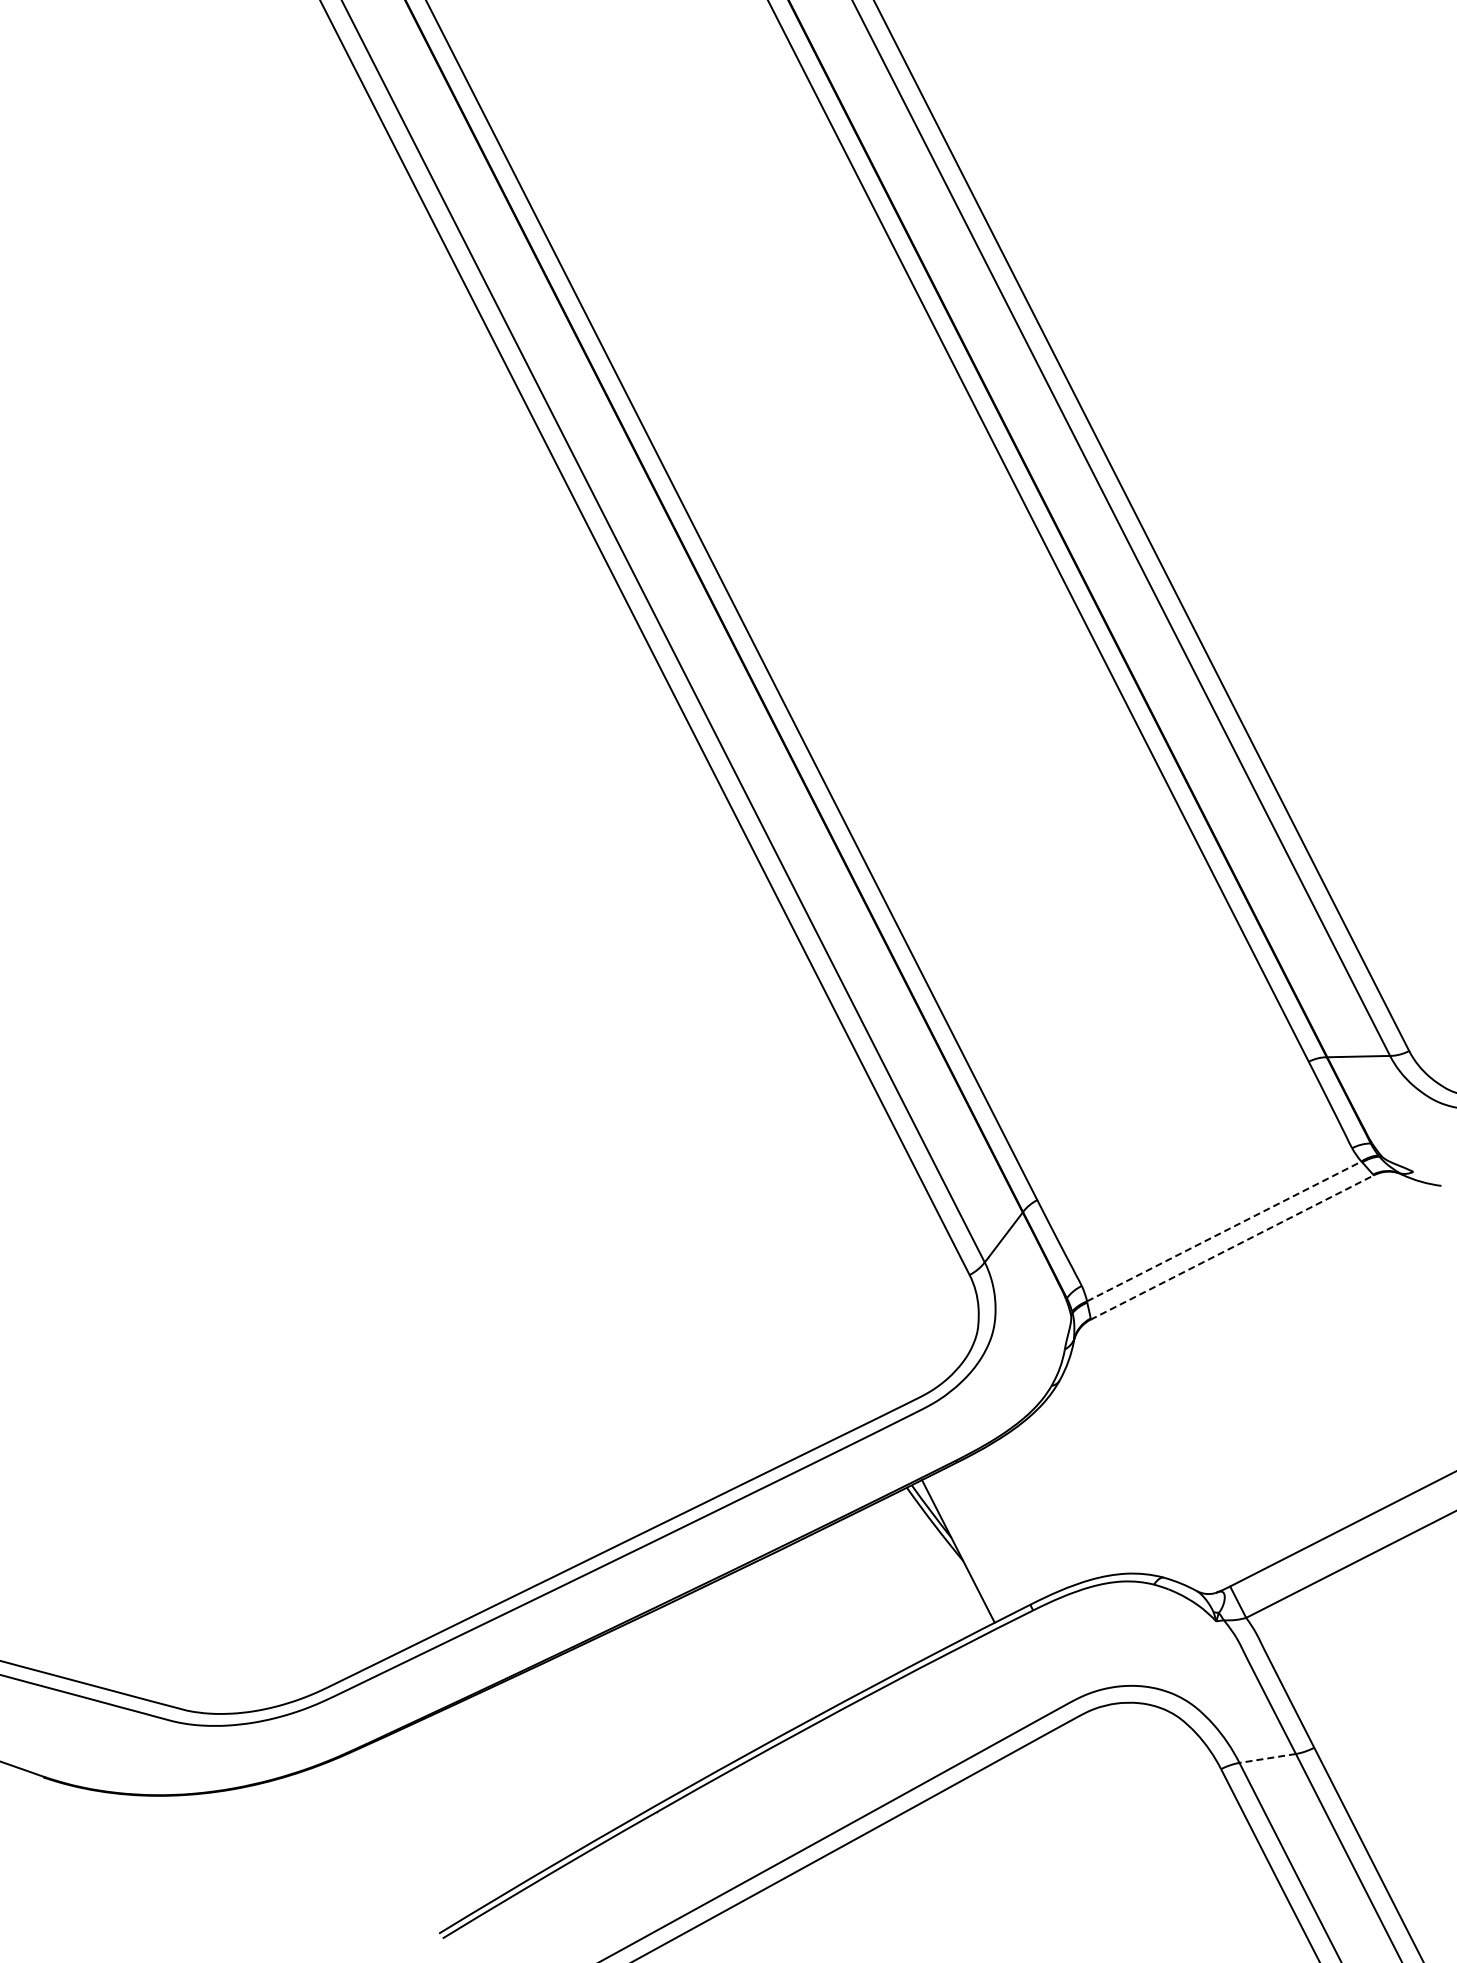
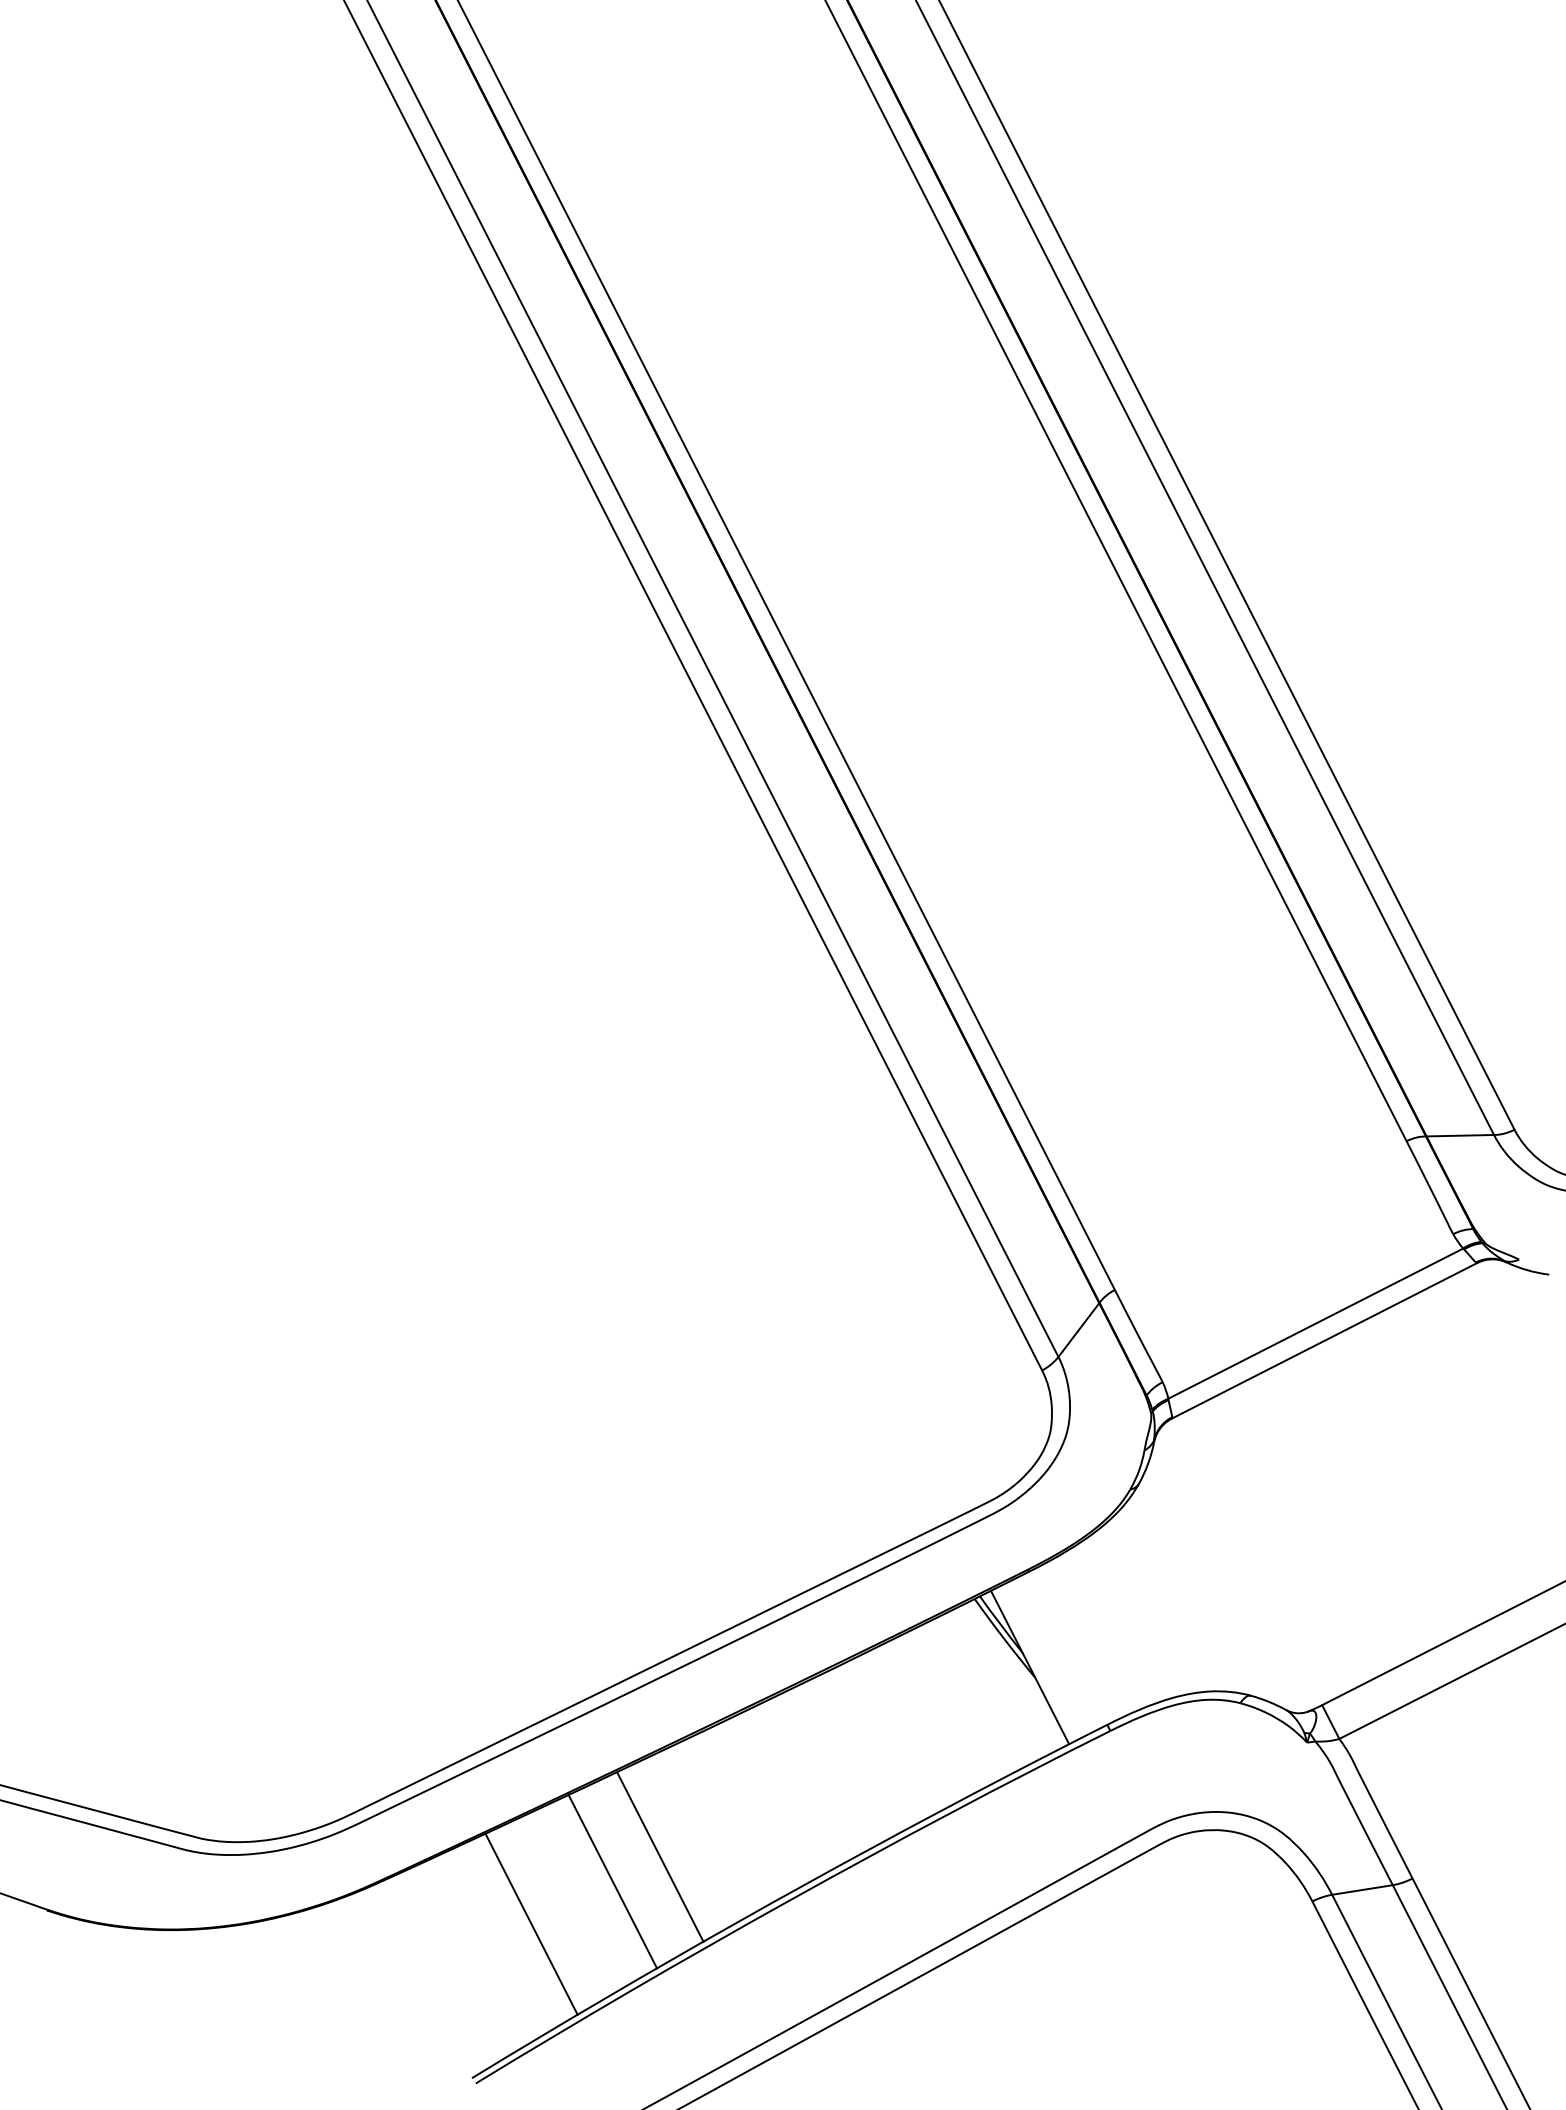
line: (1224, 1231) -> (1316, 1323), dashed -> solid
line: (1232, 1247) -> (1324, 1340), dashed -> solid
line: (614, 1727) -> (660, 1856), added
line: (570, 1750) -> (613, 1881), added
line: (1267, 1758) -> (1362, 1890), dashed -> solid
line: (494, 1790) -> (531, 1924), added

